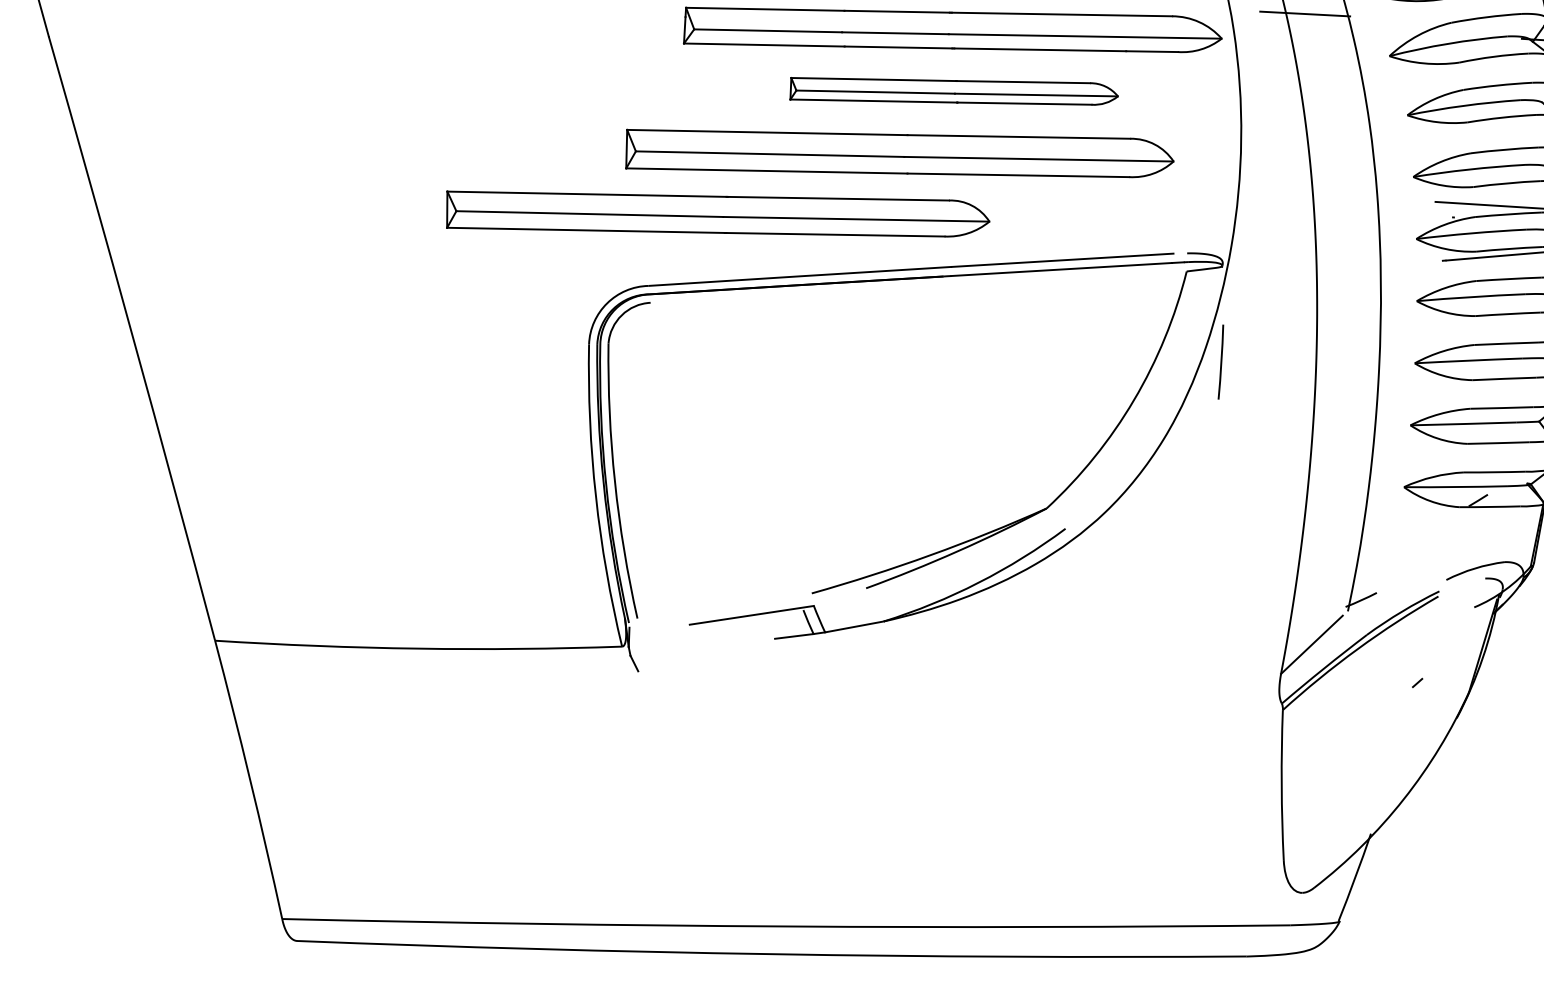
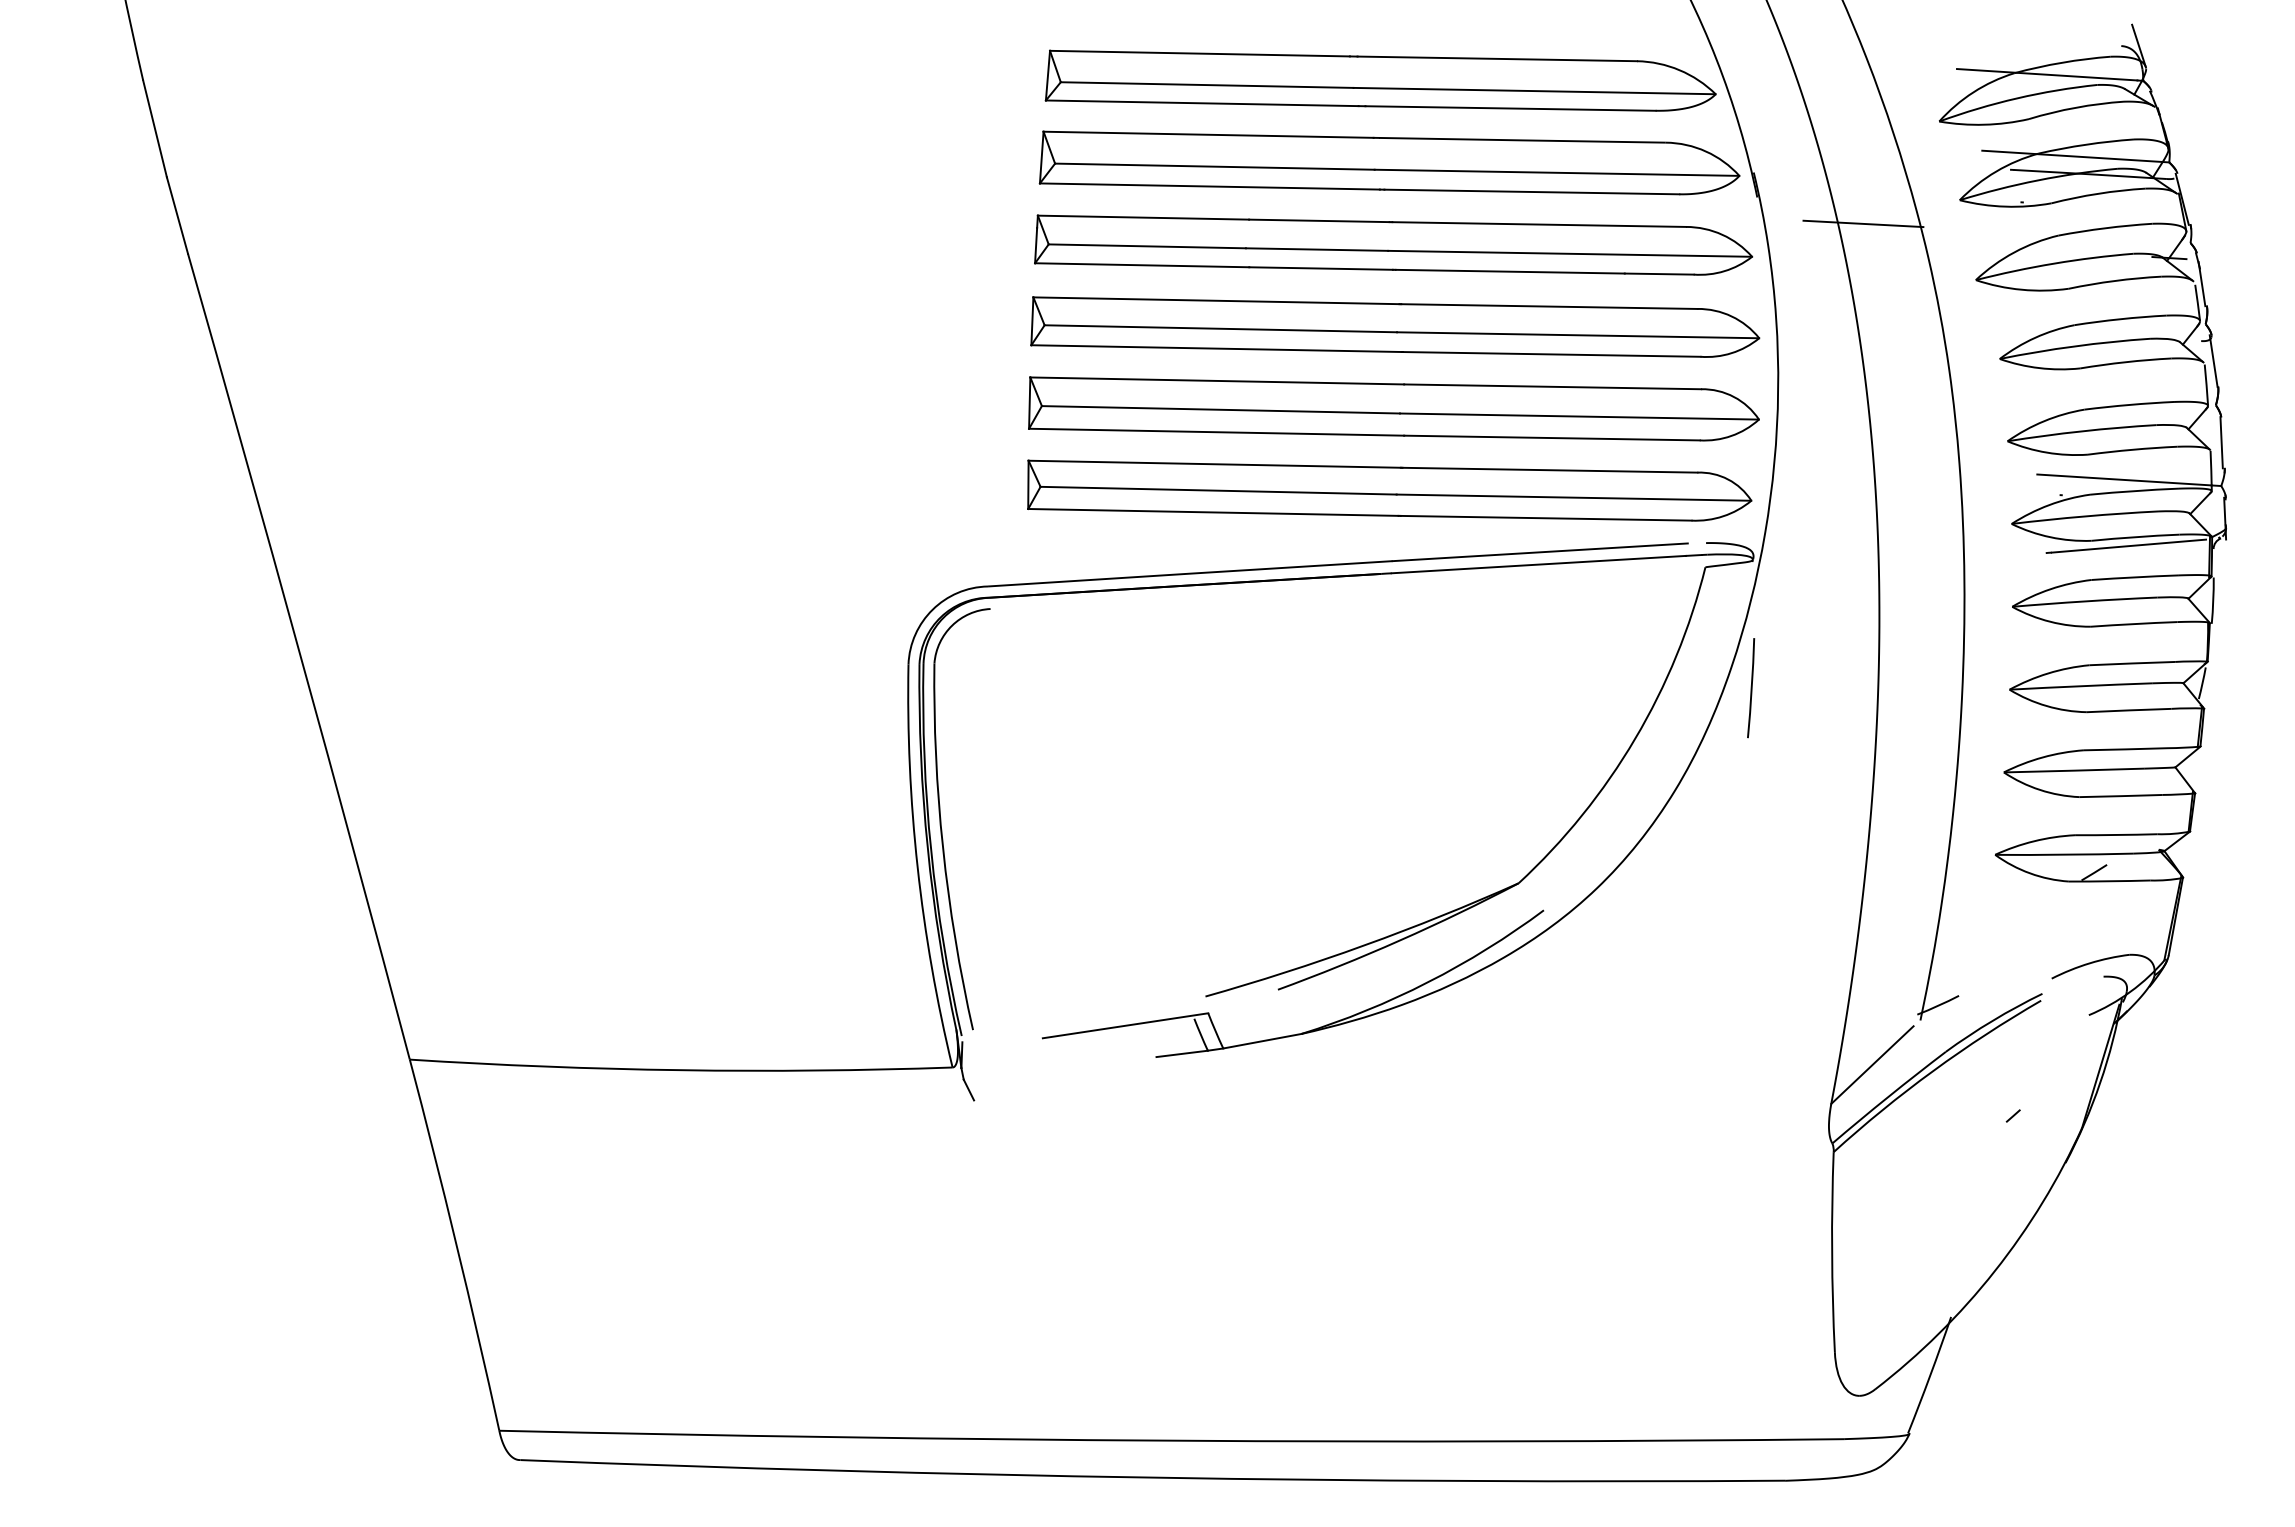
part: (954, 90) -> (1395, 326), size x1.67
part: (899, 153) -> (1393, 408), moved
part: (718, 213) -> (1389, 490), moved

